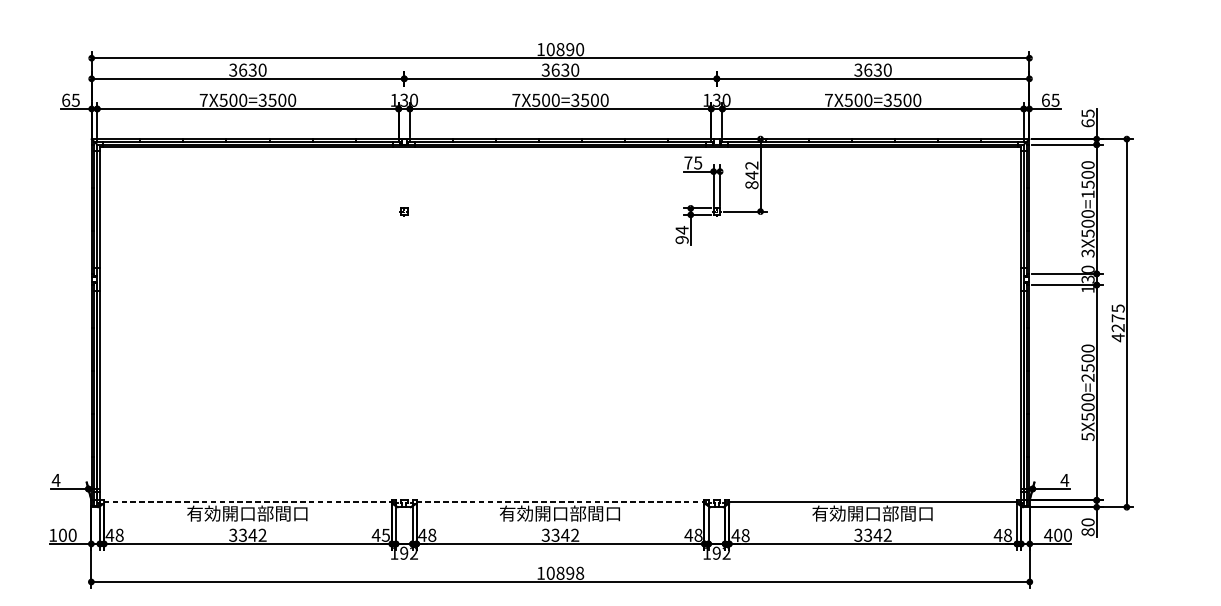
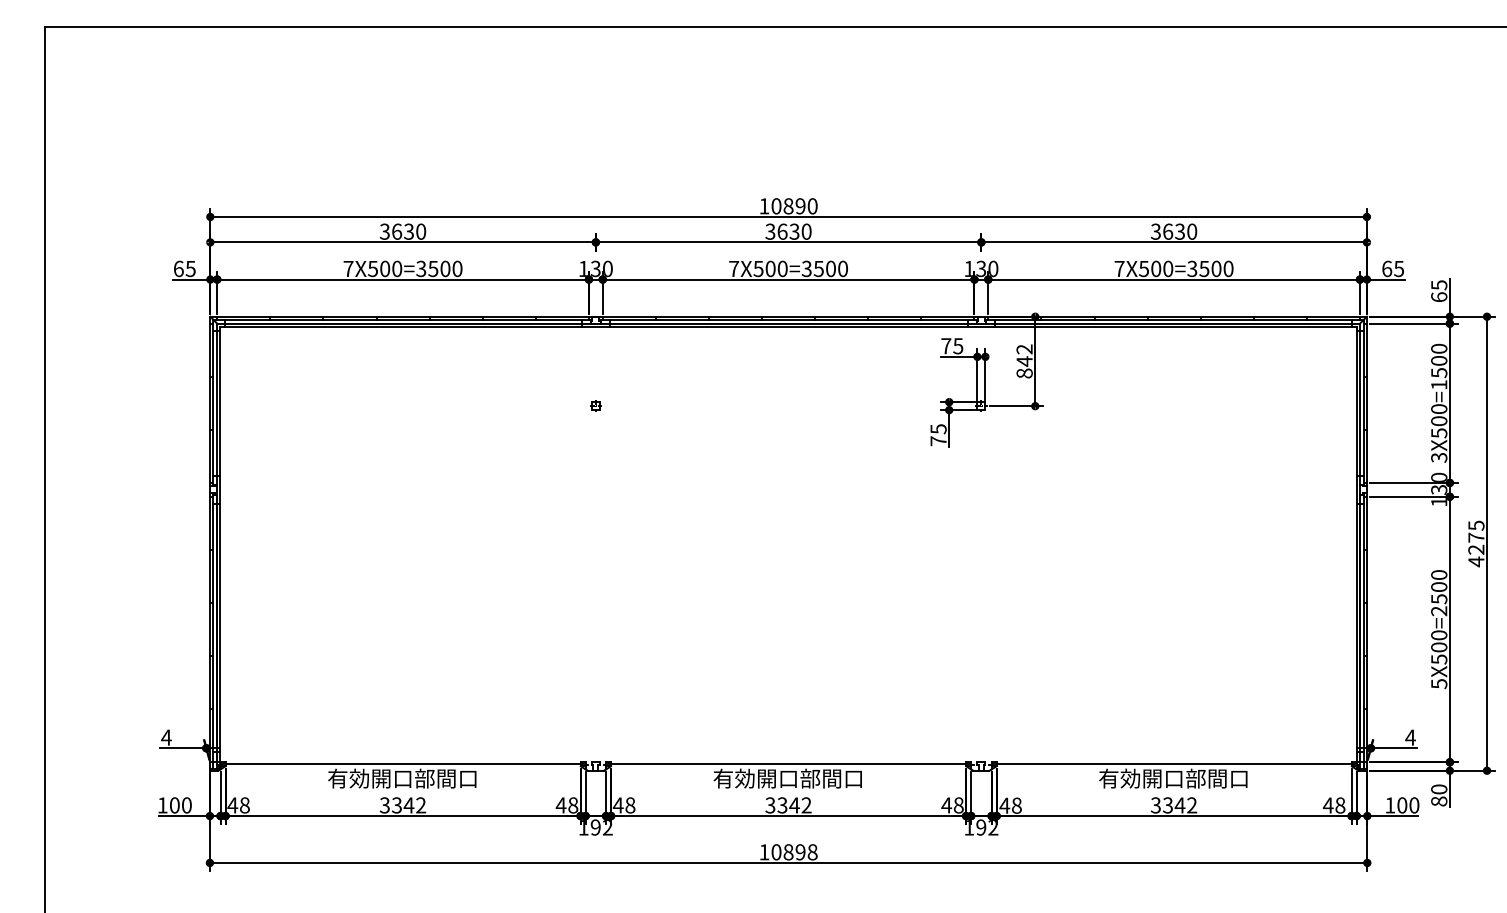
text: (682, 234) -> (938, 434), 94 -> 75
line: (248, 502) -> (403, 764), dashed -> solid
line: (560, 502) -> (788, 764), dashed -> solid
text: (386, 535) -> (573, 805), 45 -> 48
text: (1047, 535) -> (1389, 805), 400 -> 100

